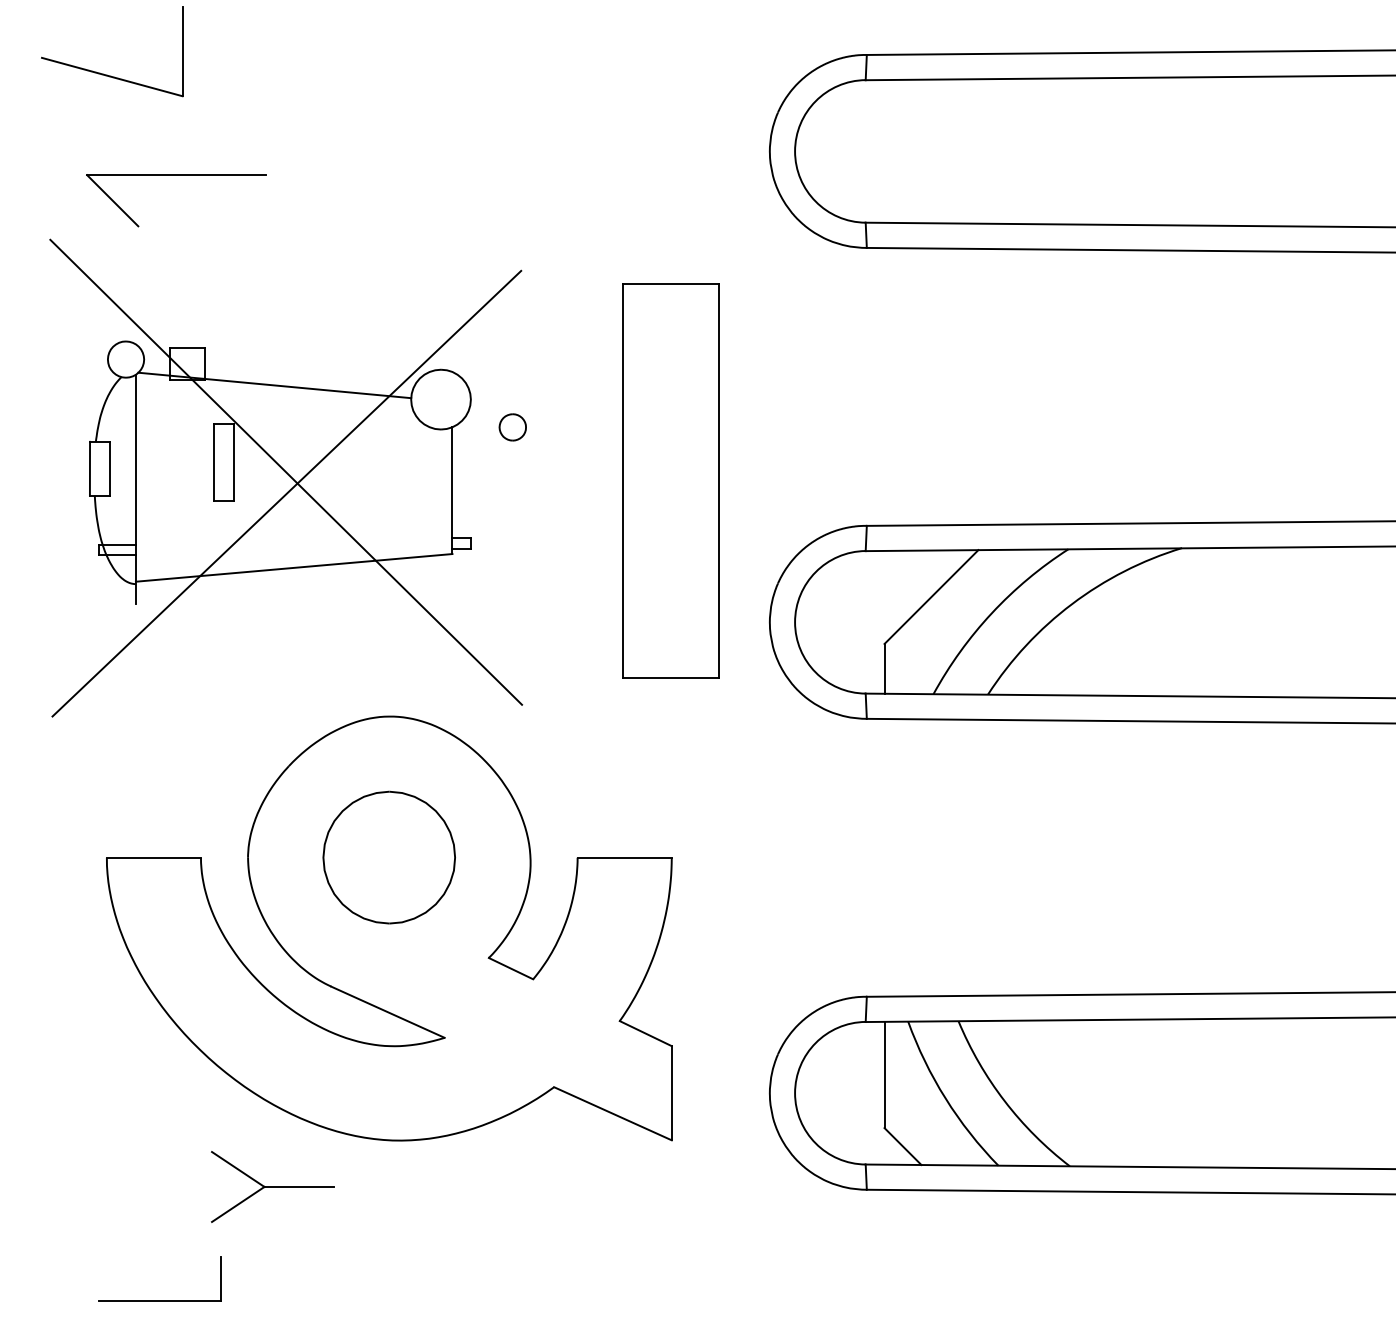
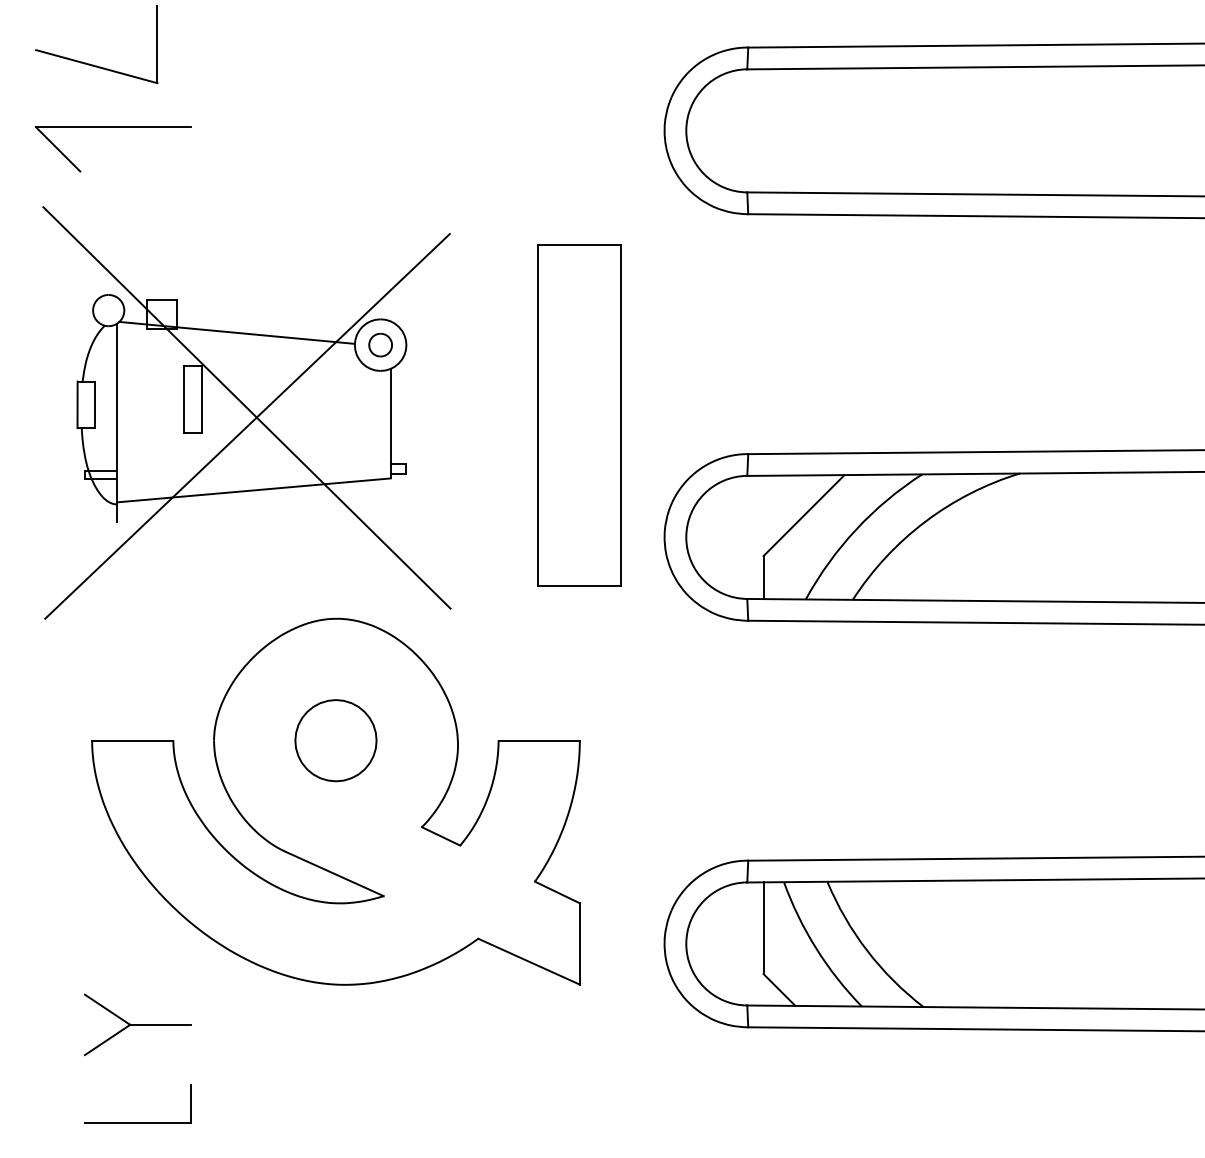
part: (176, 175) -> (113, 127), moved
part: (512, 426) -> (380, 344), moved
part: (388, 857) -> (335, 740), size x0.71
part: (272, 1186) -> (137, 1024), moved

